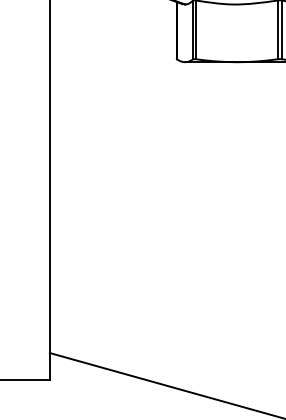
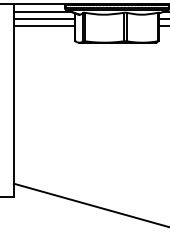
line: (113, 12) -> (44, 18), added
line: (113, 26) -> (44, 25), added

